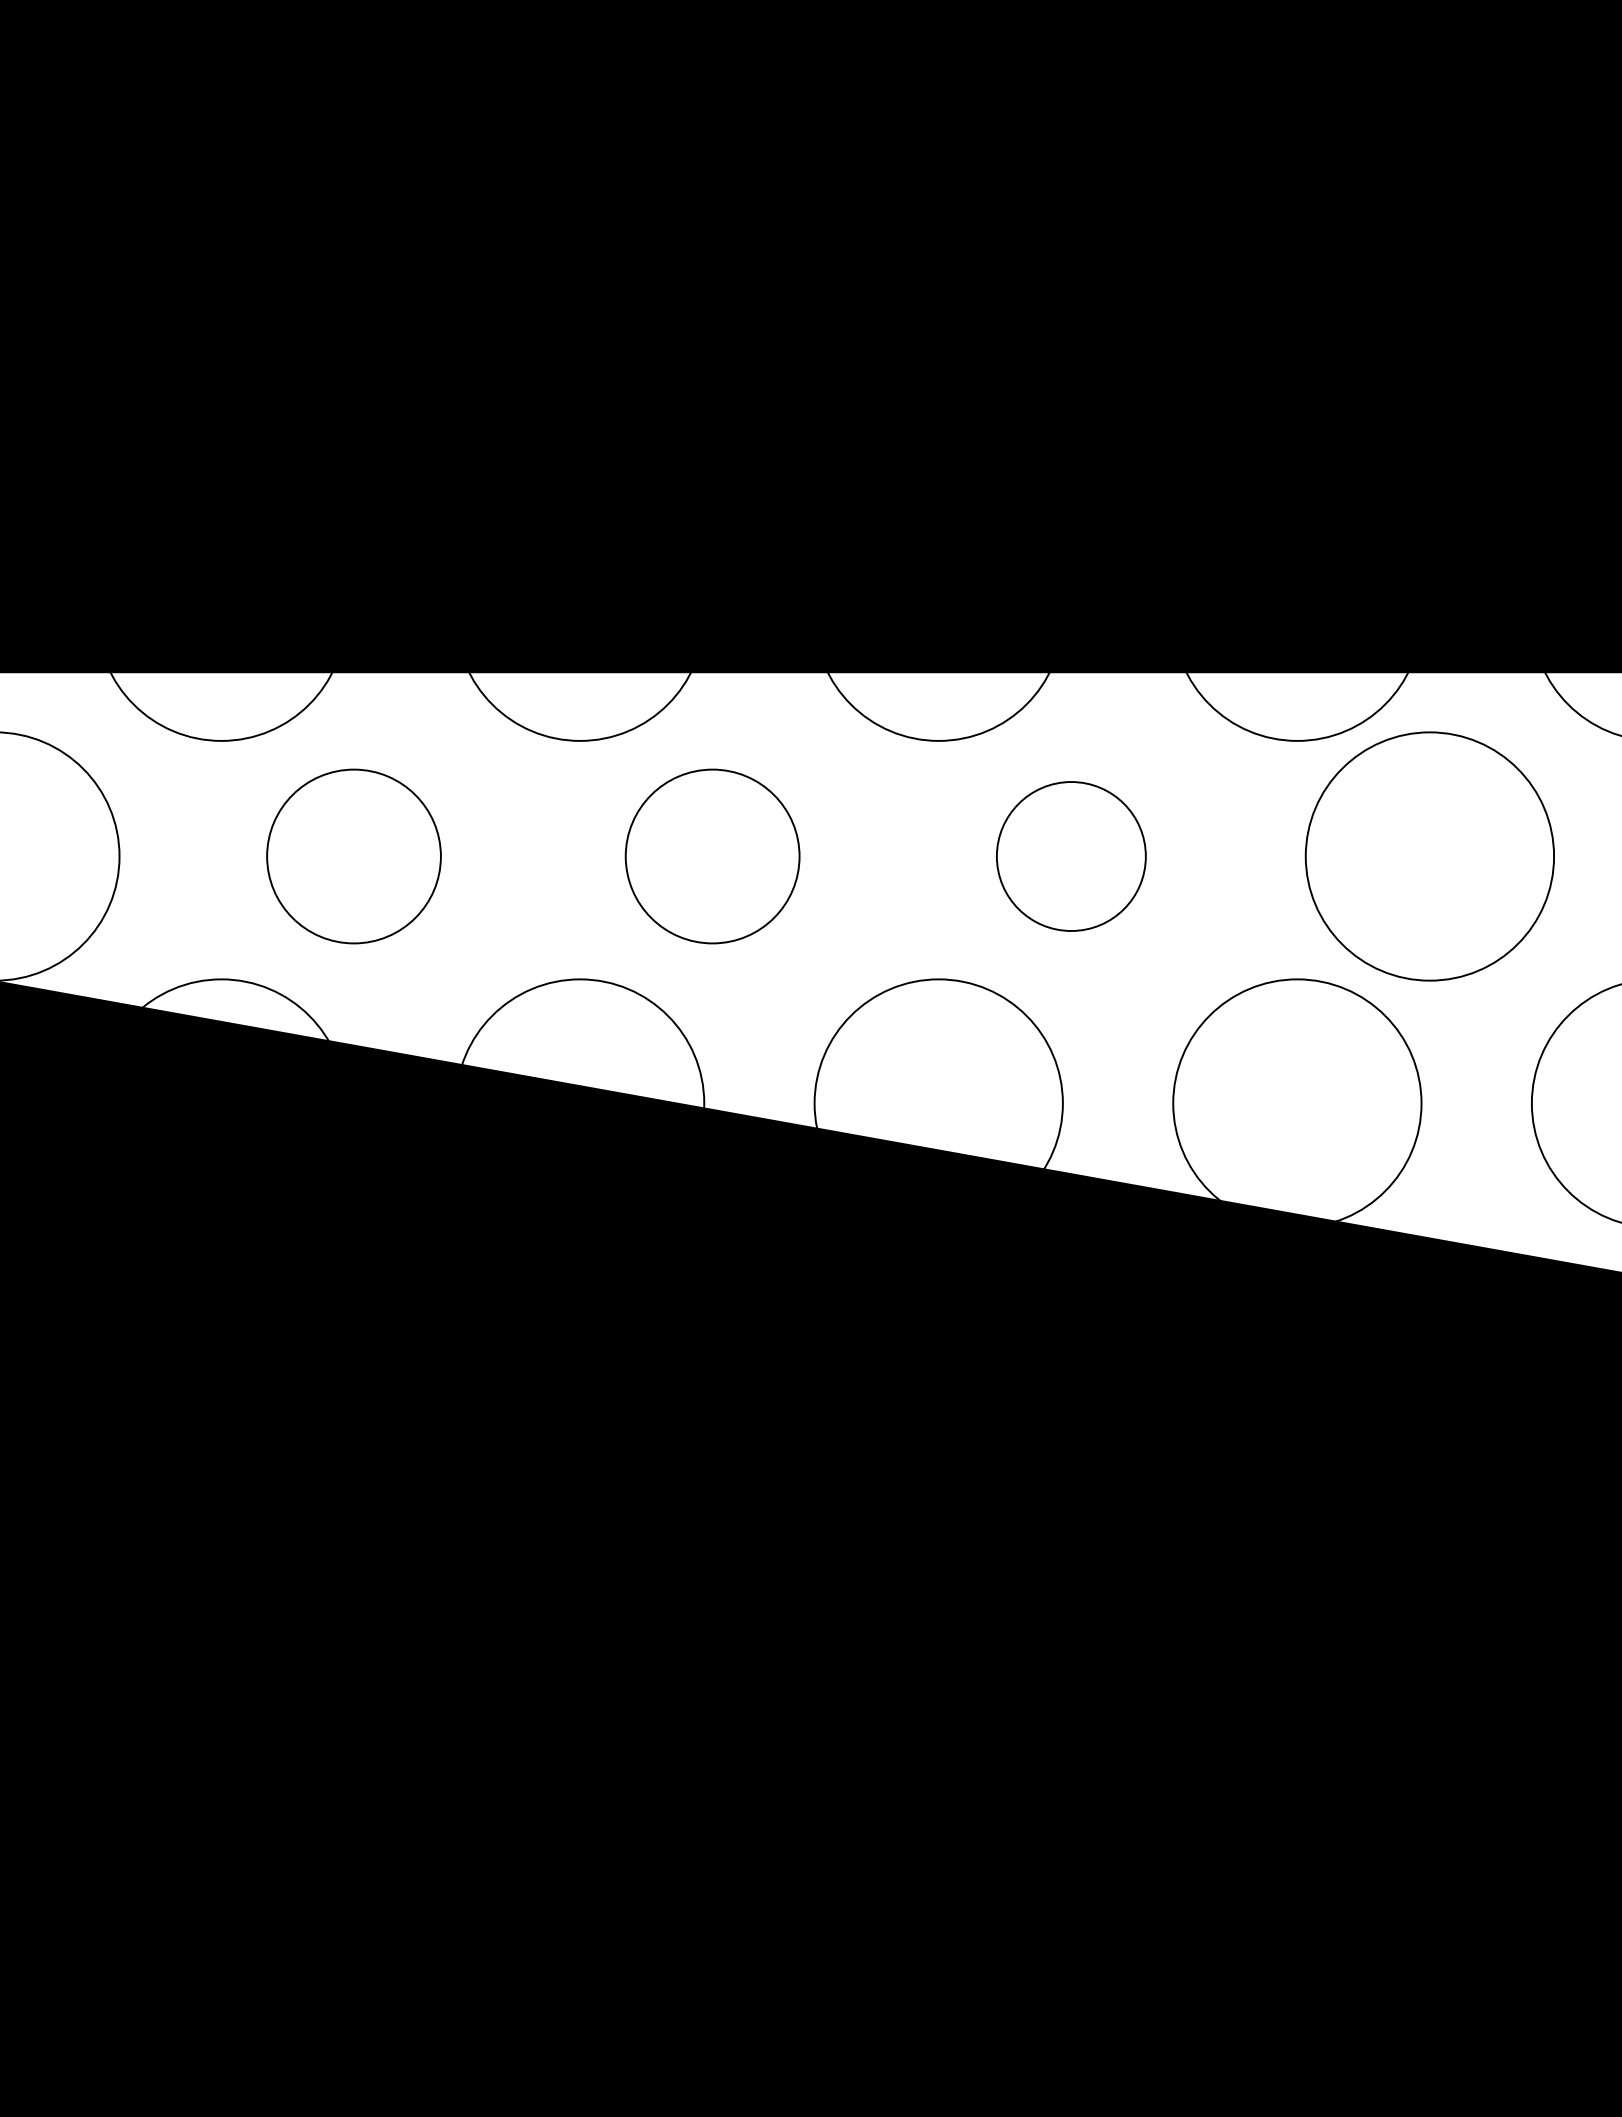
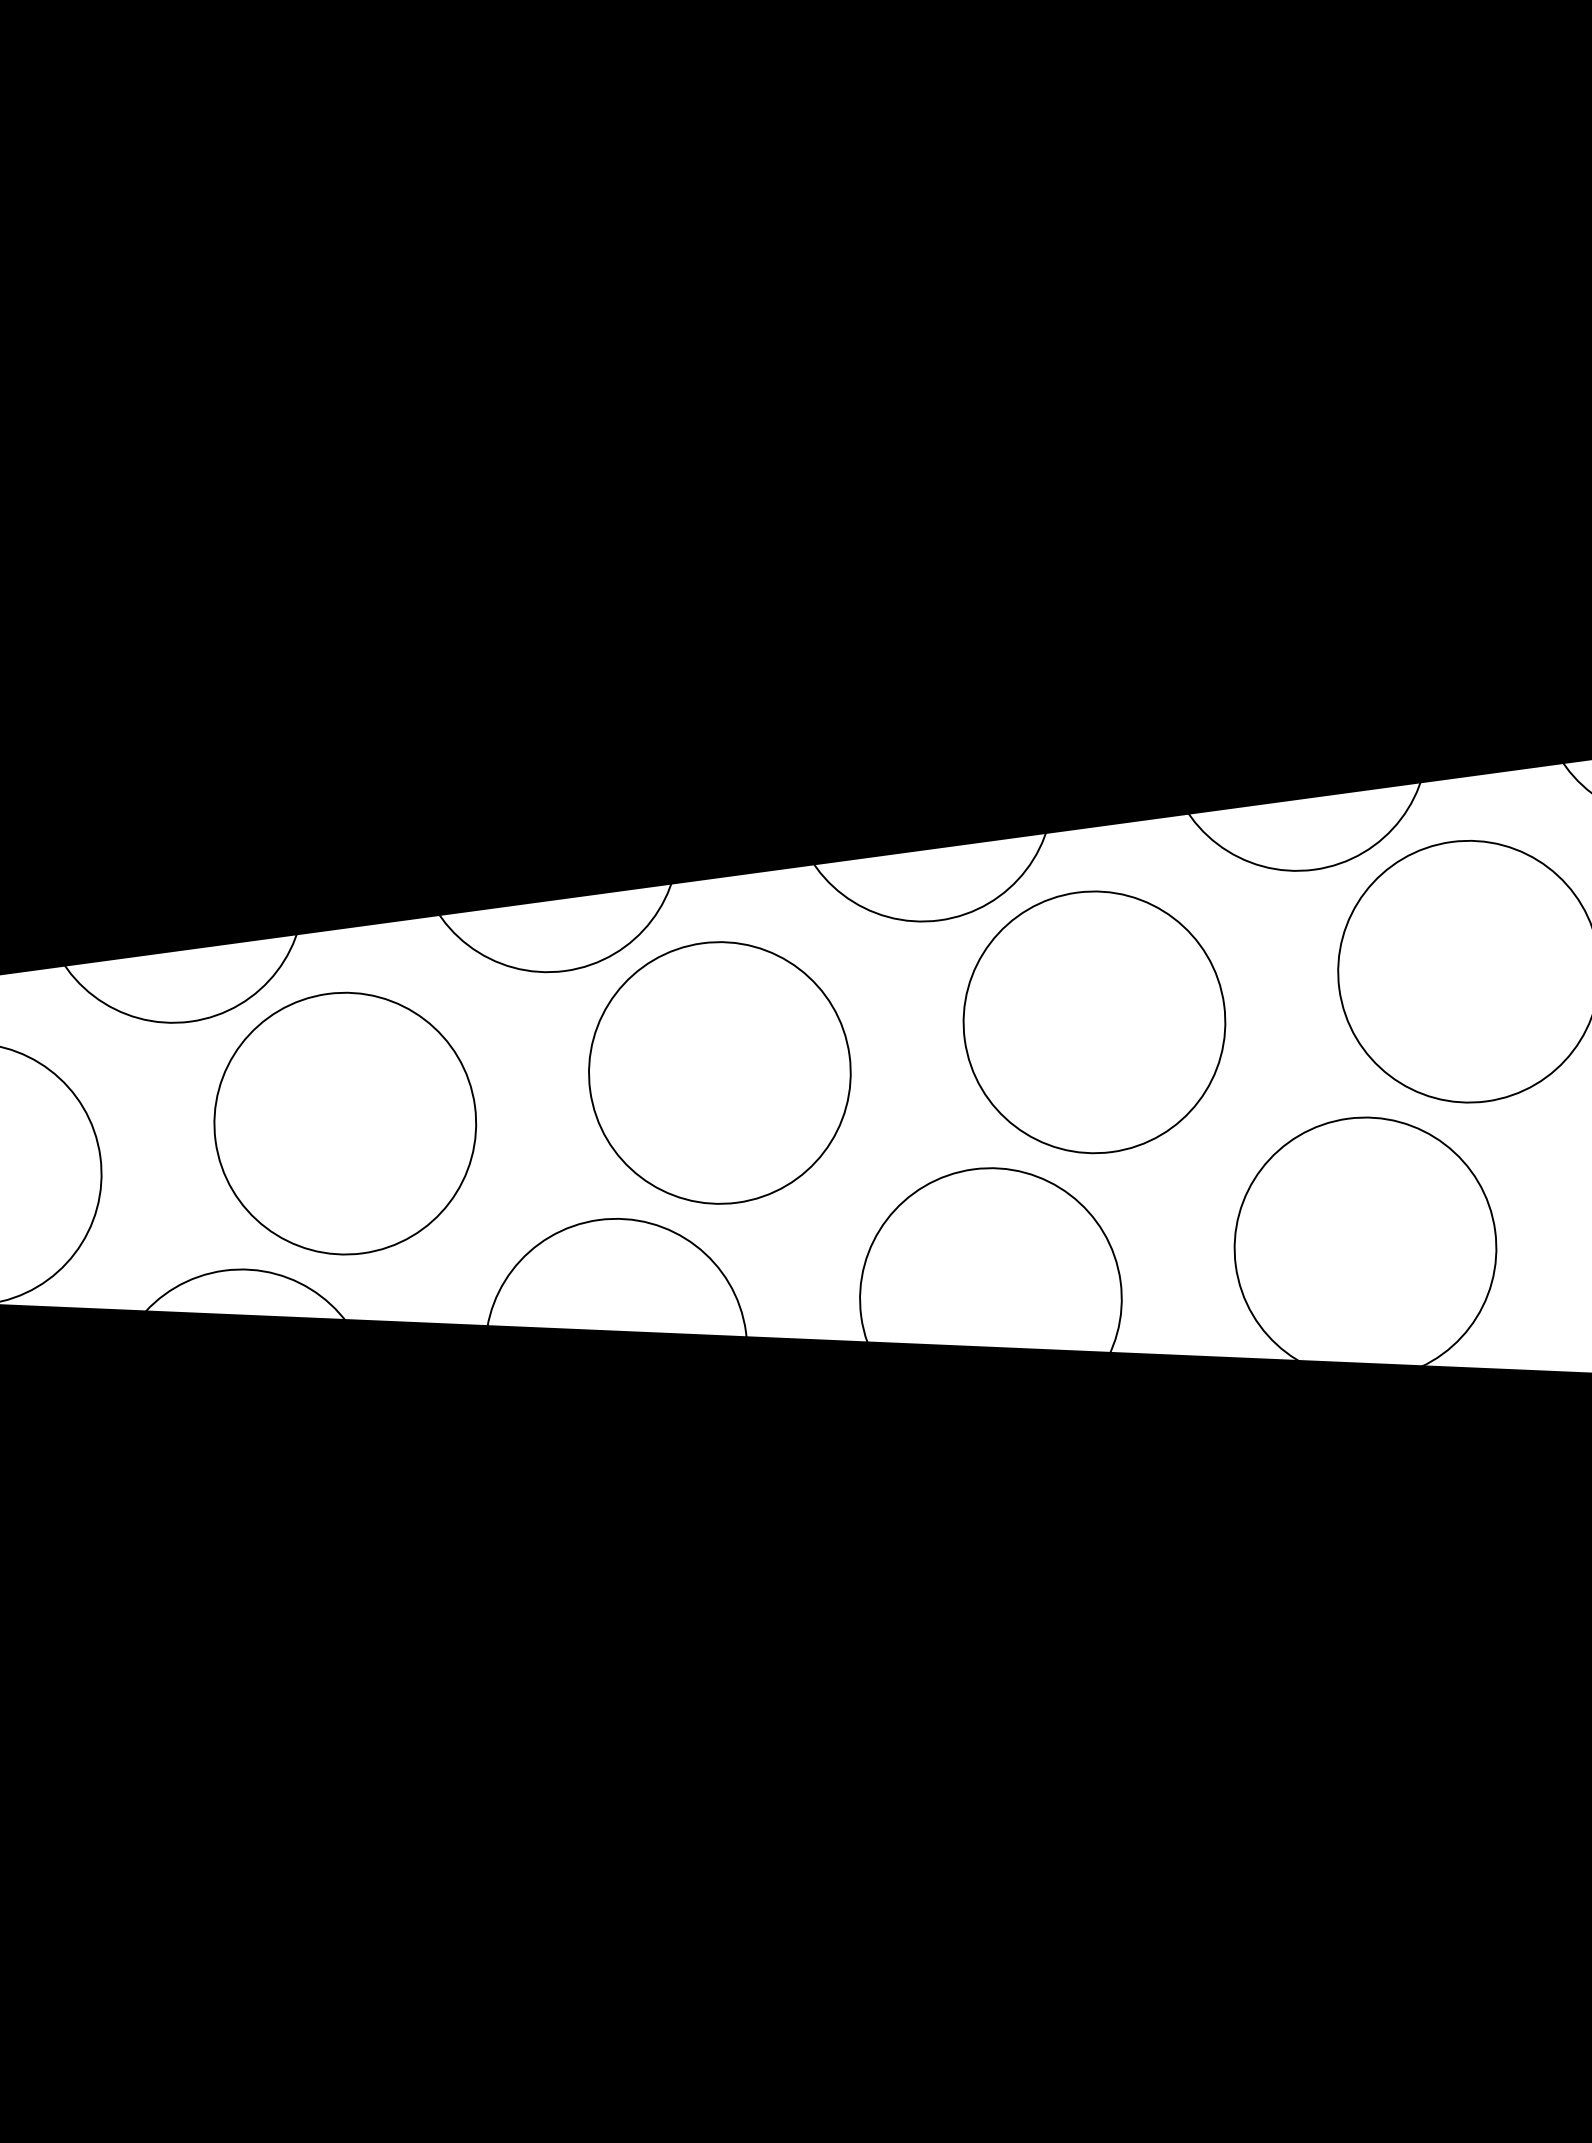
circle: (353, 856) -> (344, 1123), size x1.43
circle: (712, 856) -> (719, 1073), size x1.43
circle: (1071, 856) -> (1094, 1022), size x1.67

